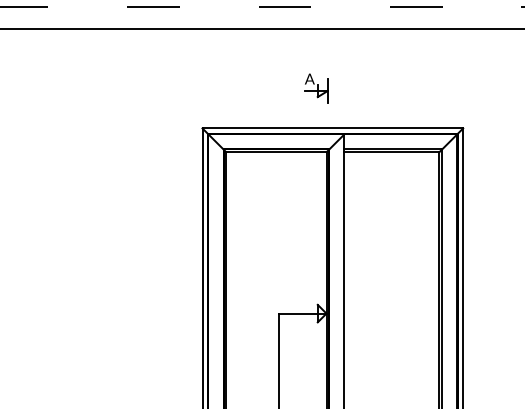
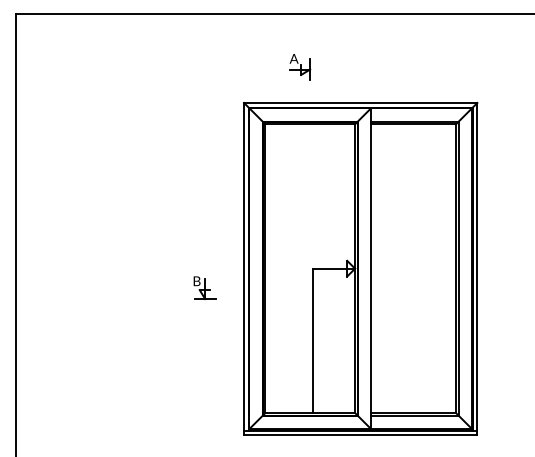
part: (316, 88) -> (300, 67), moved
part: (158, 334) -> (204, 287), added

